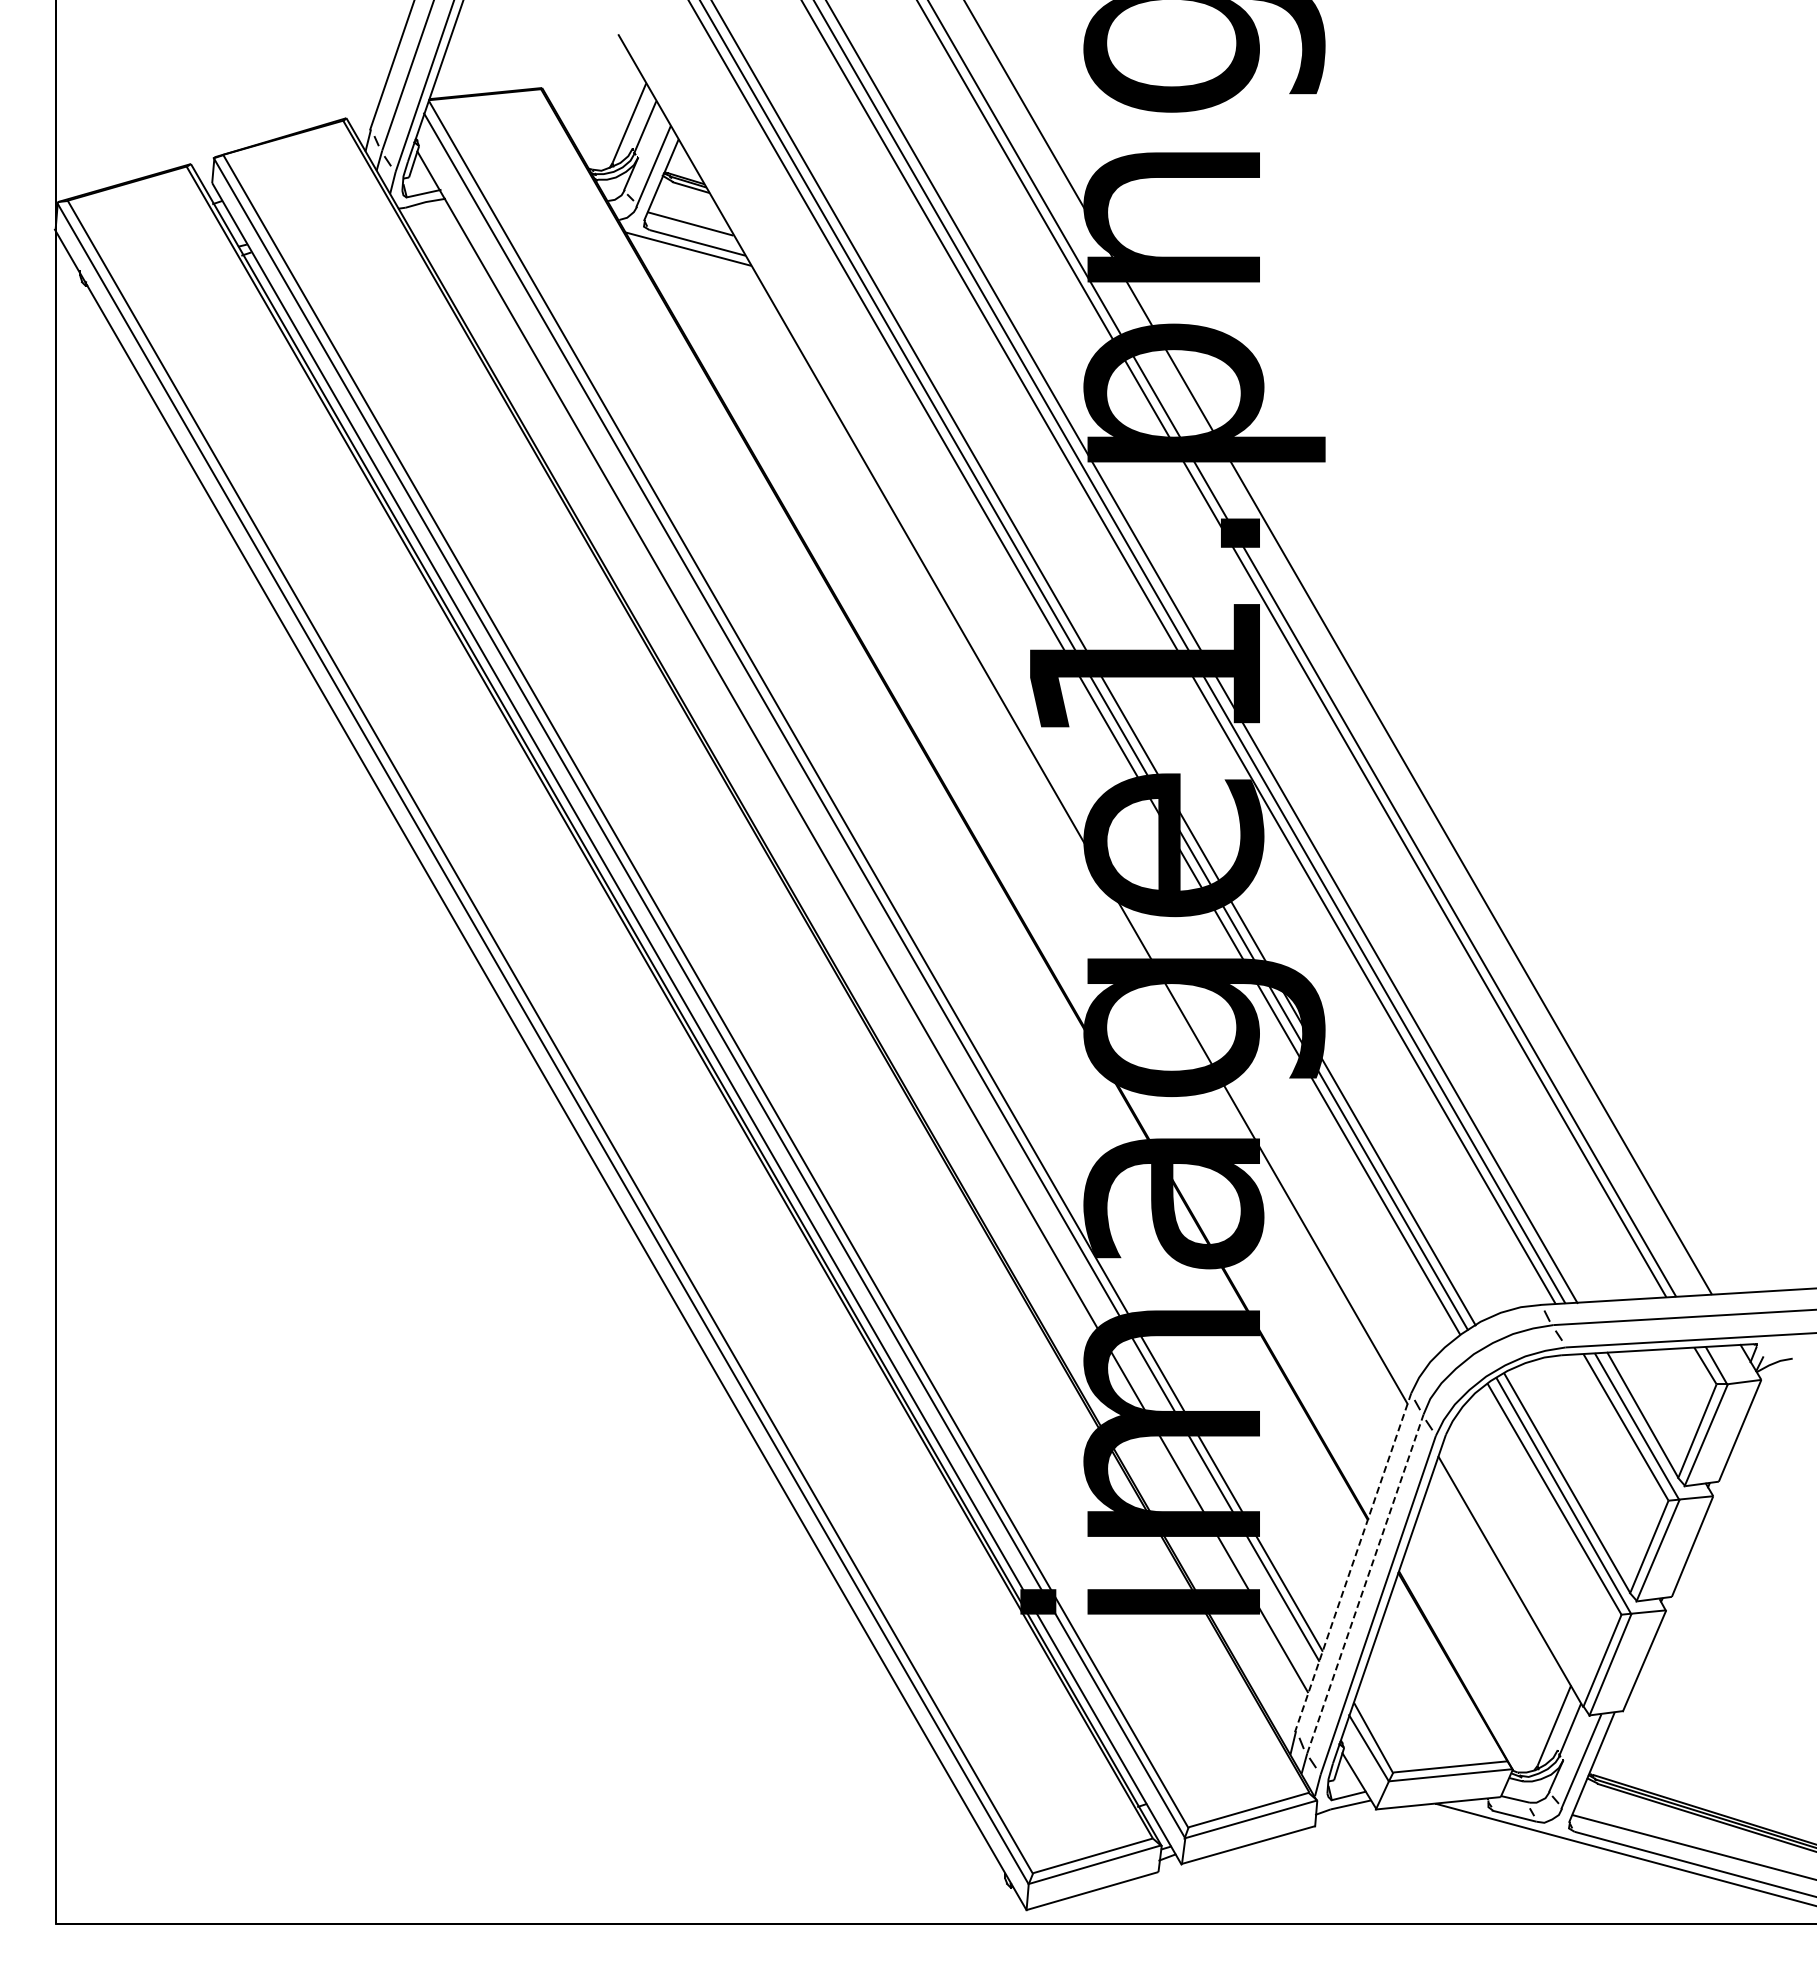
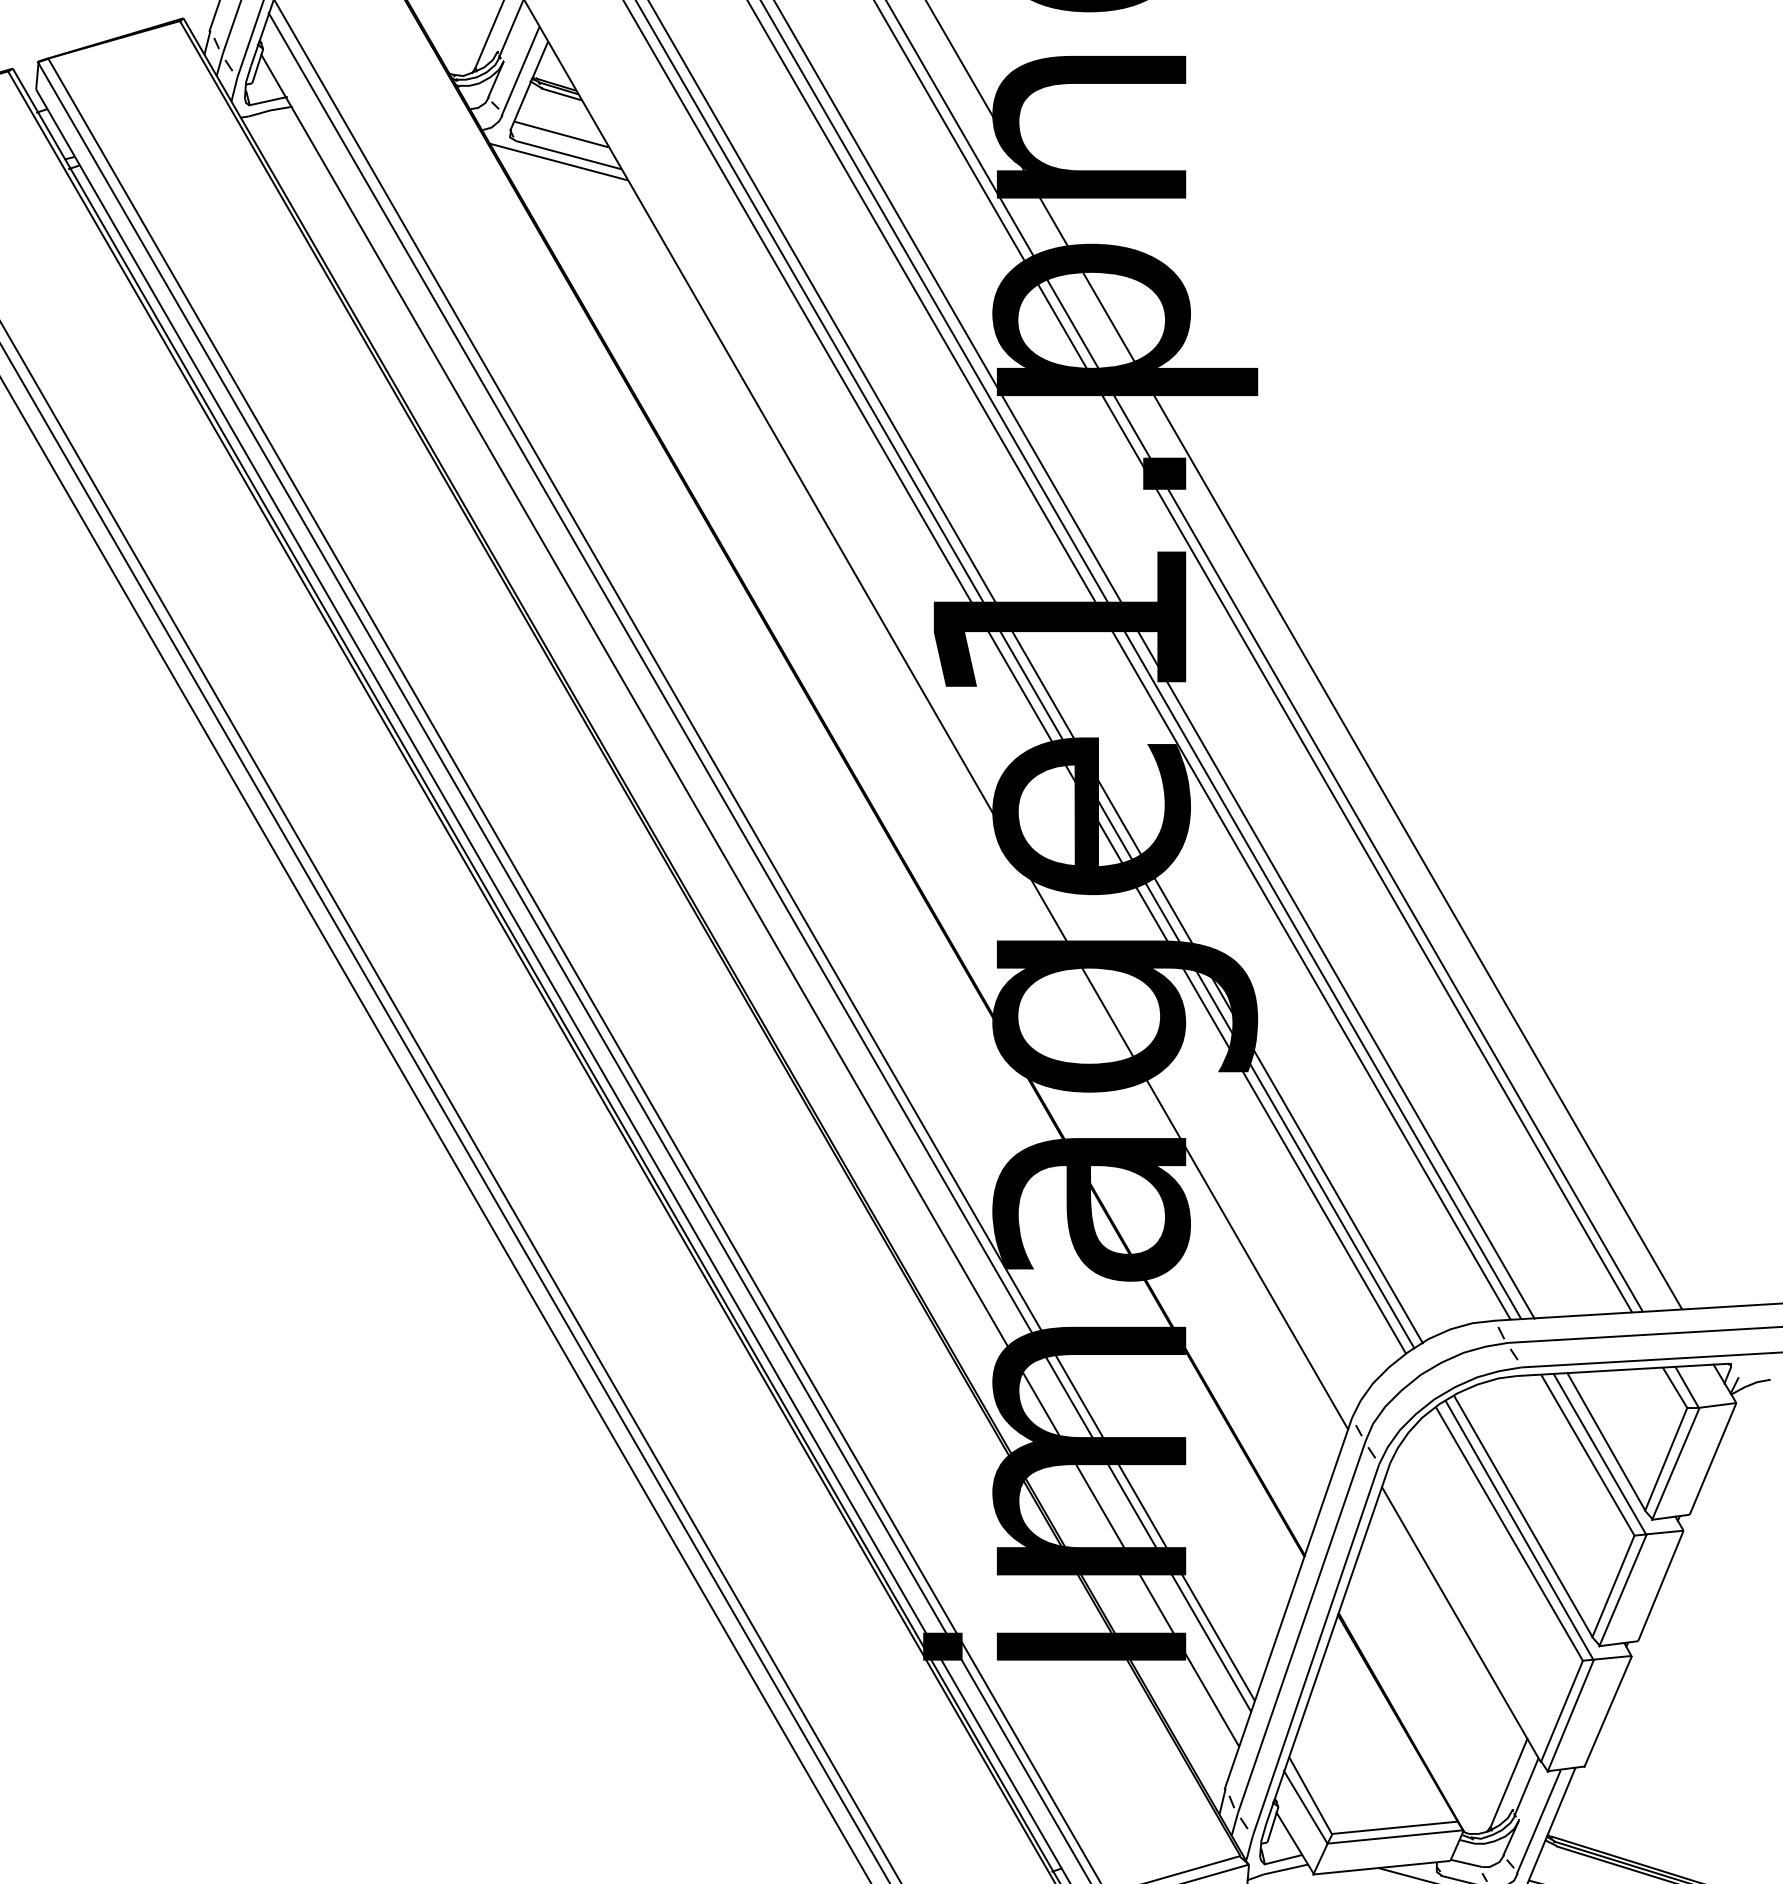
line: (1352, 1563) -> (1287, 1604), dashed -> solid
line: (1365, 1583) -> (1301, 1626), dashed -> solid

